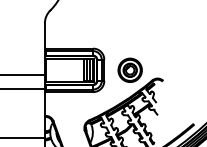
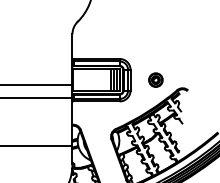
part: (129, 69) -> (155, 79), size x0.6

